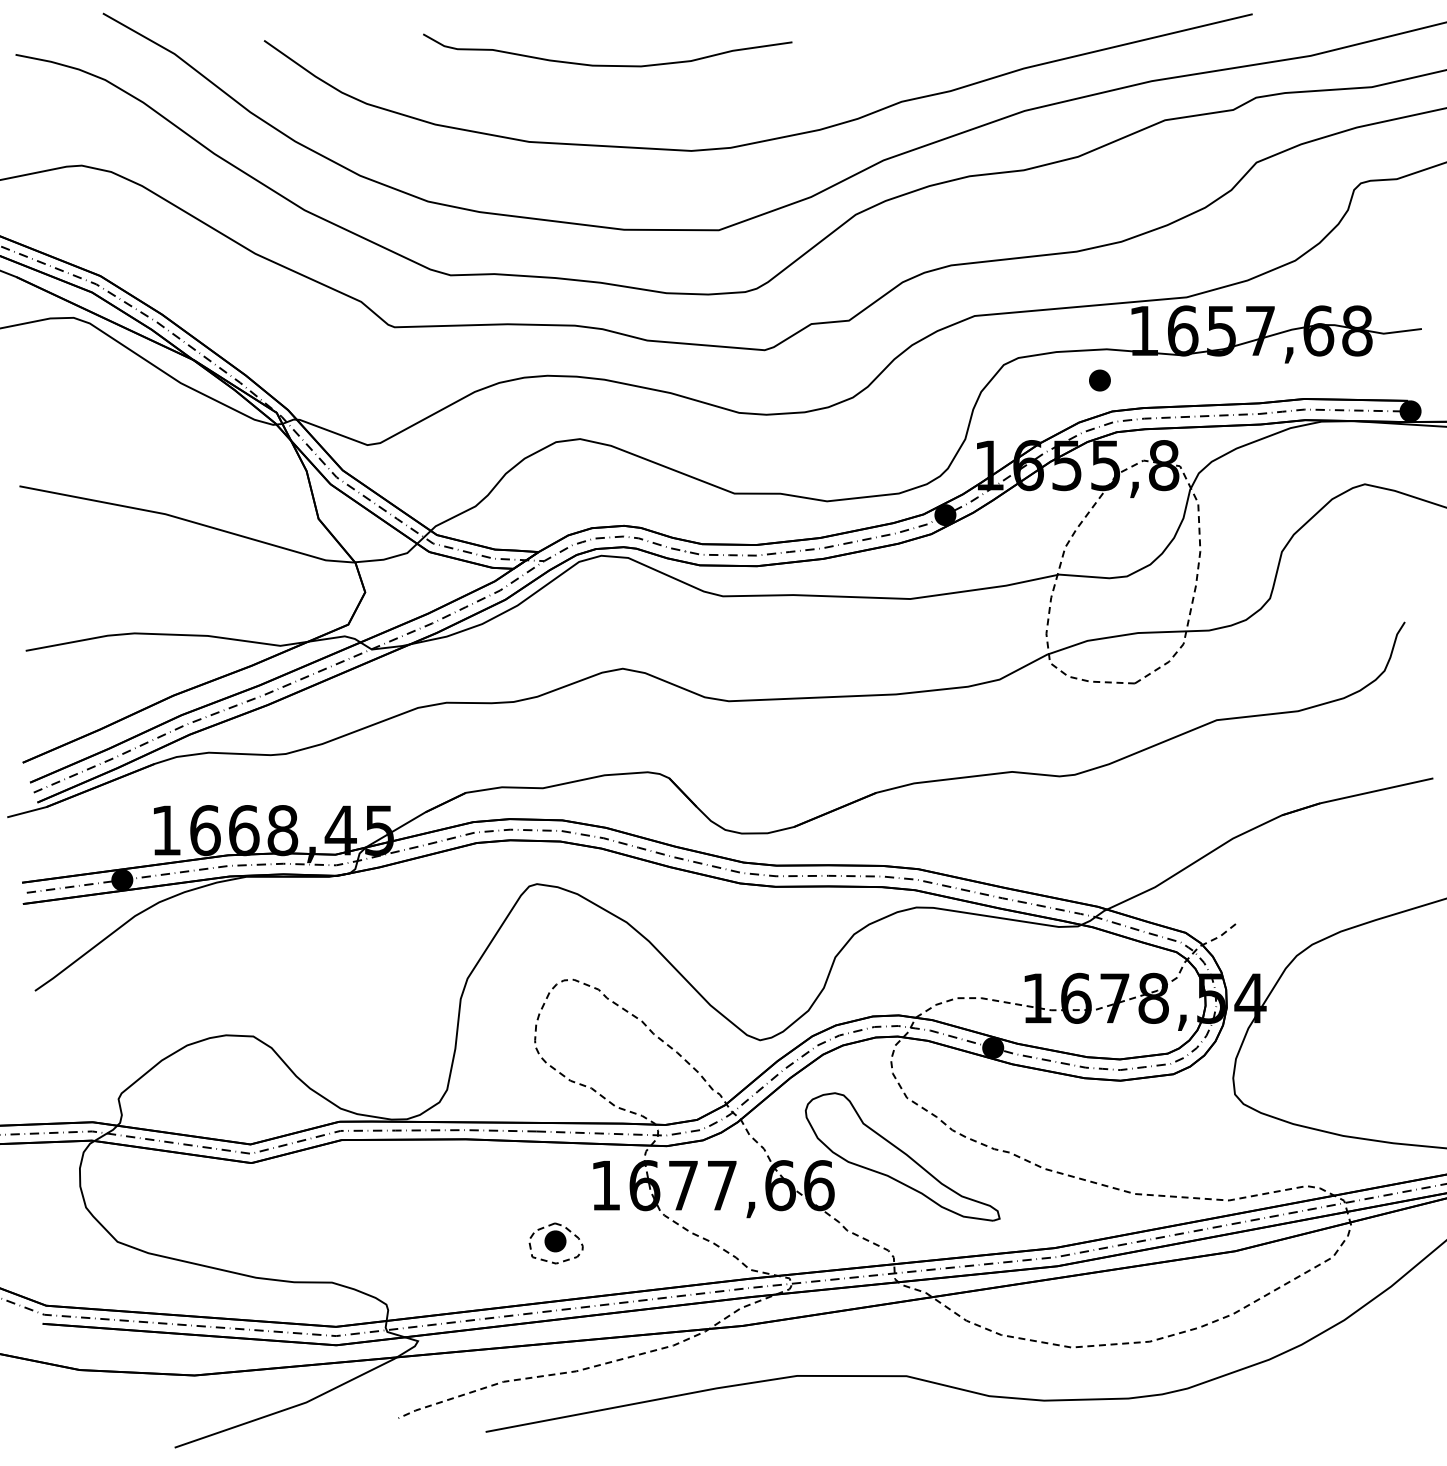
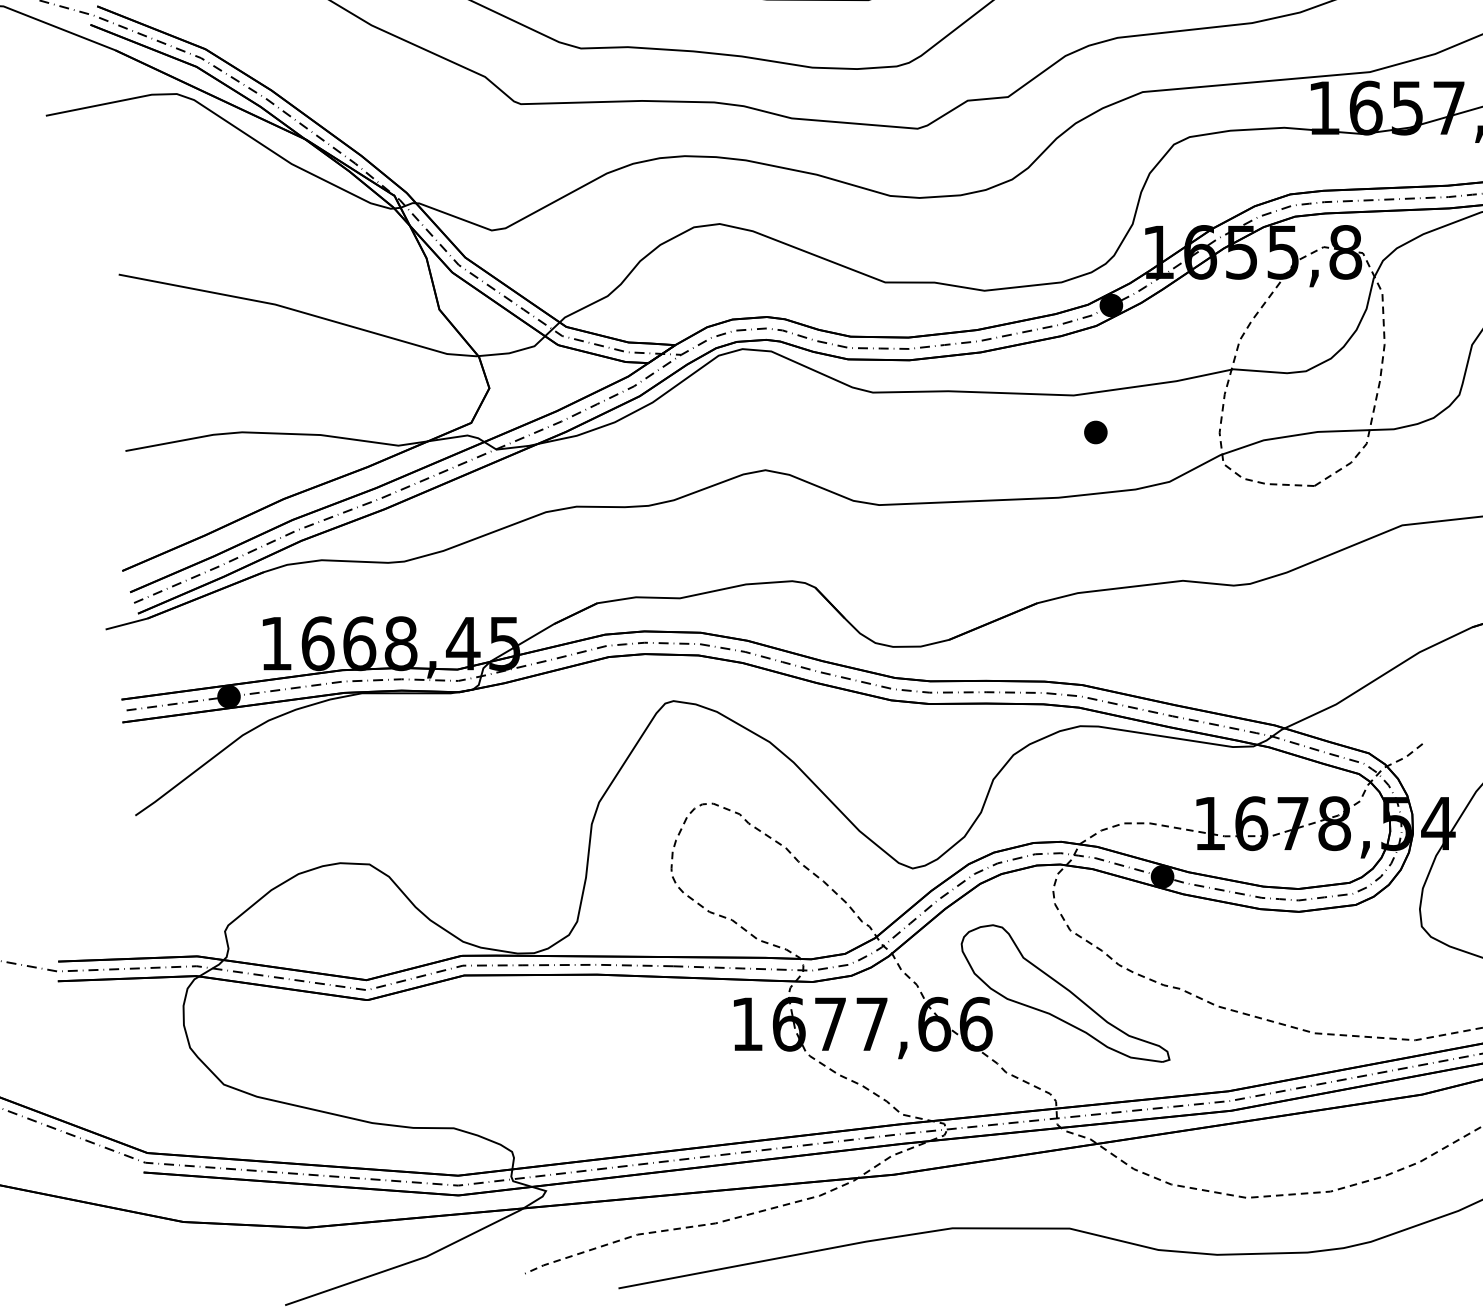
part: (1099, 380) -> (1095, 432), moved
part: (555, 1243) -> (693, 1086), removed

